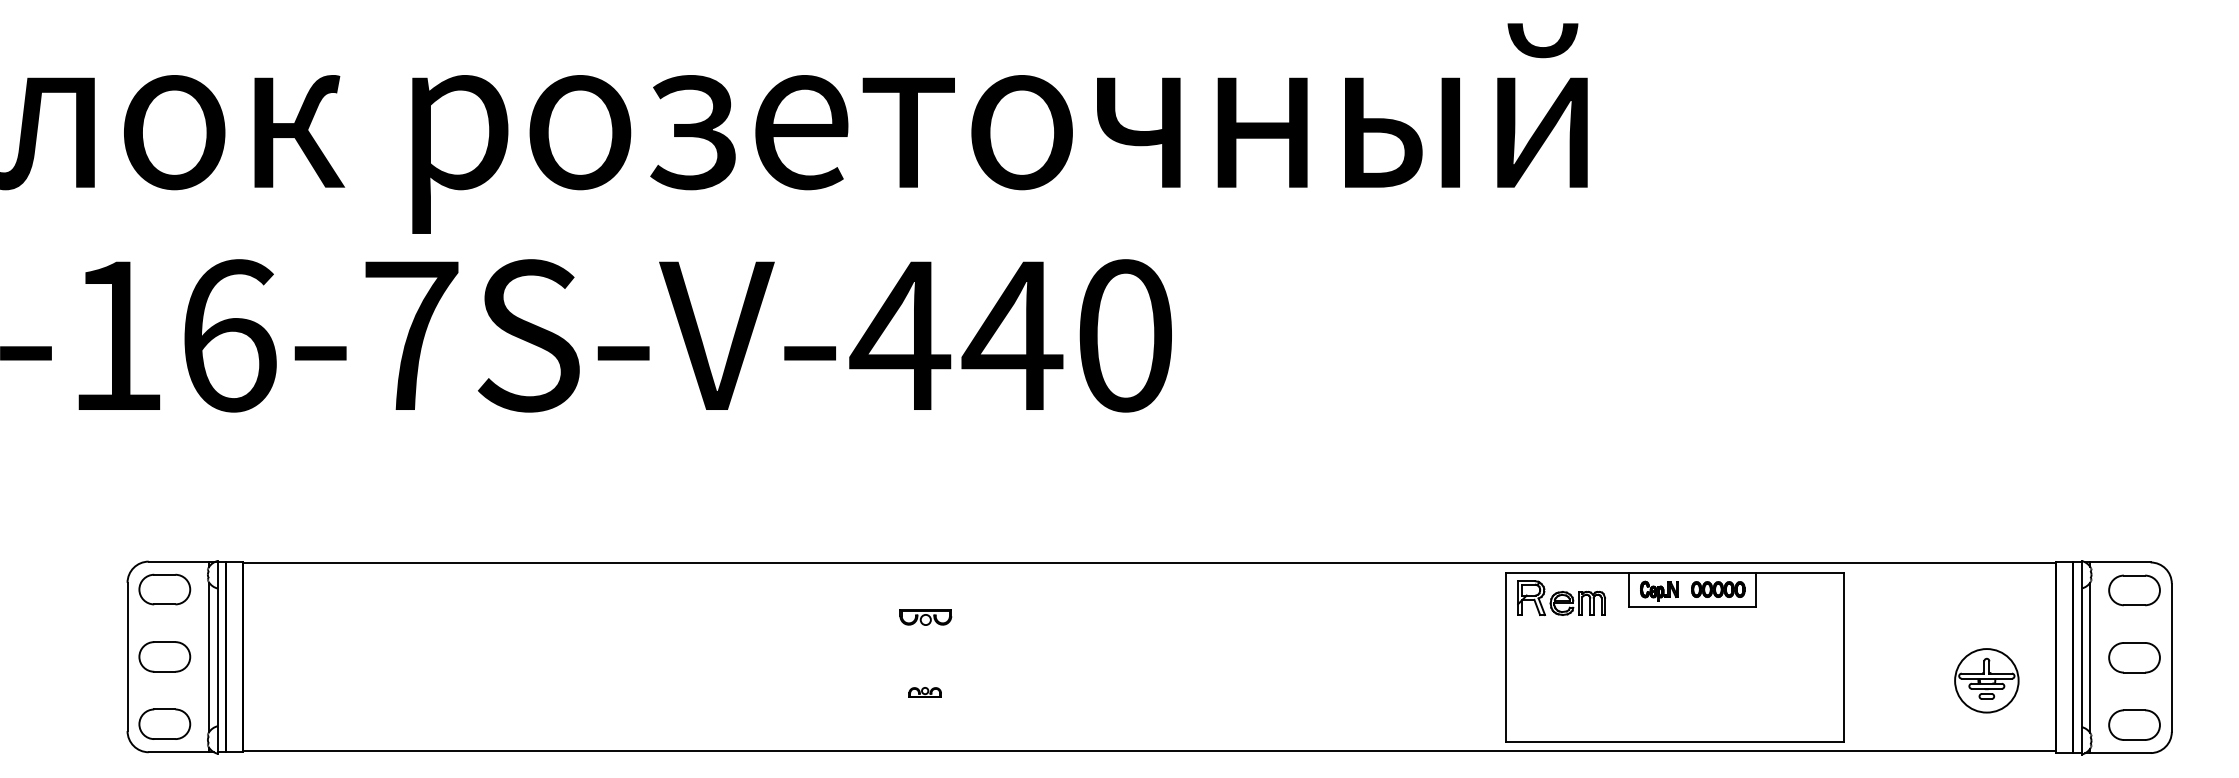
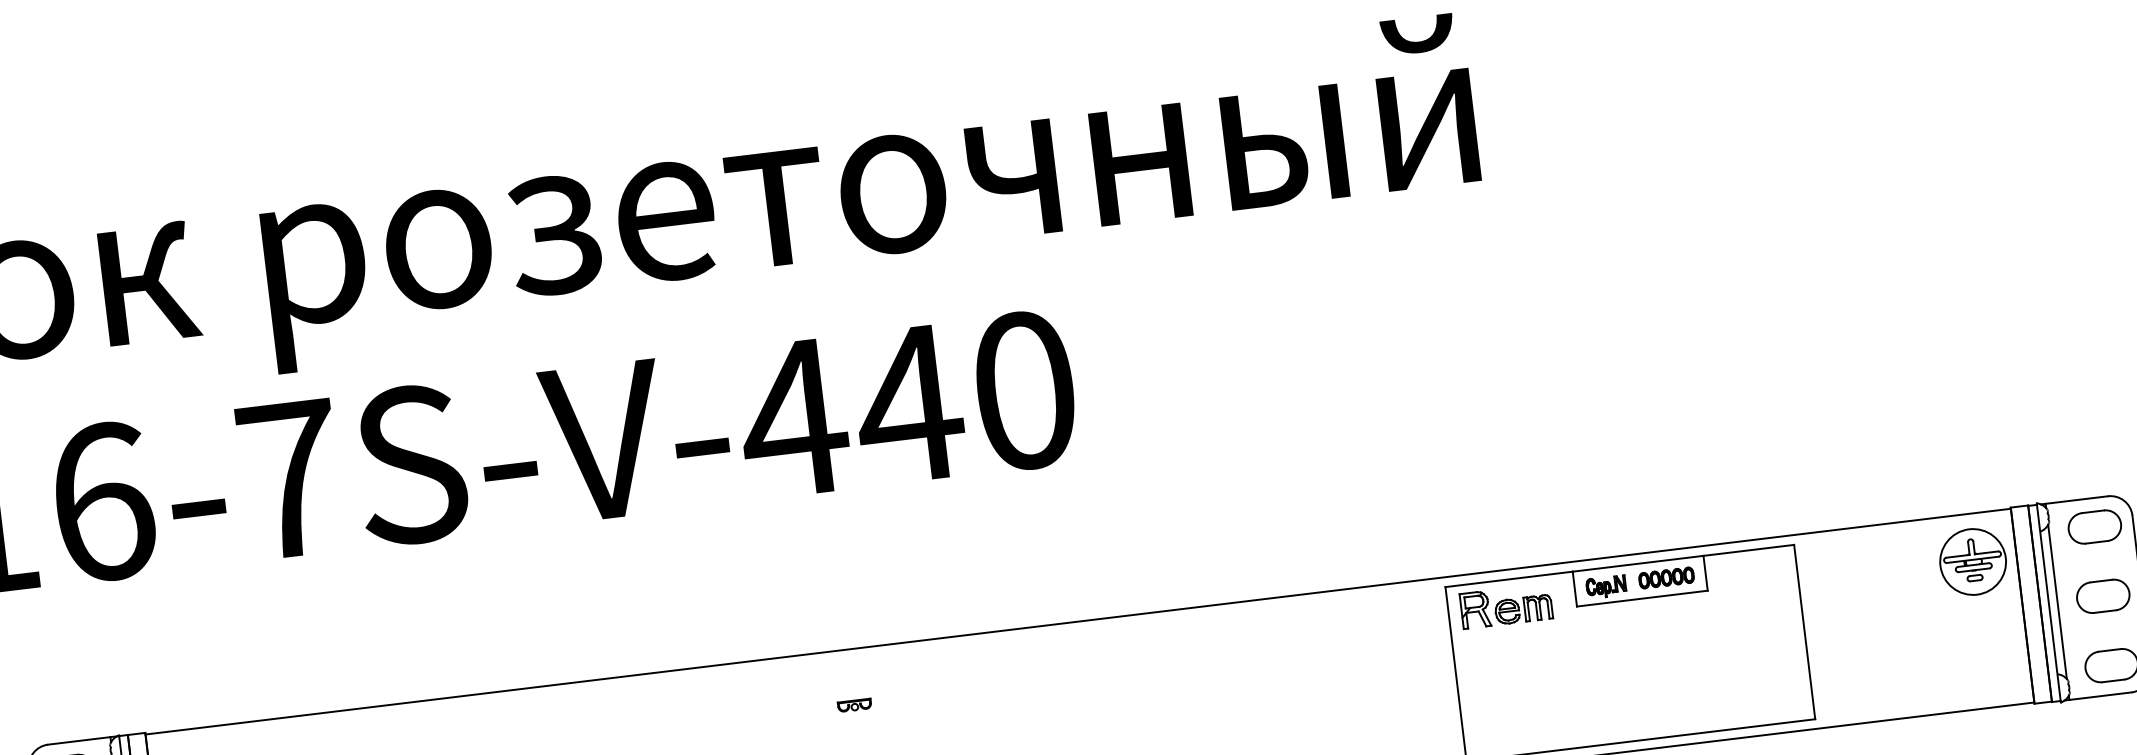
part: (925, 617) -> (854, 705), size x0.62
part: (1986, 680) -> (1972, 561), moved

